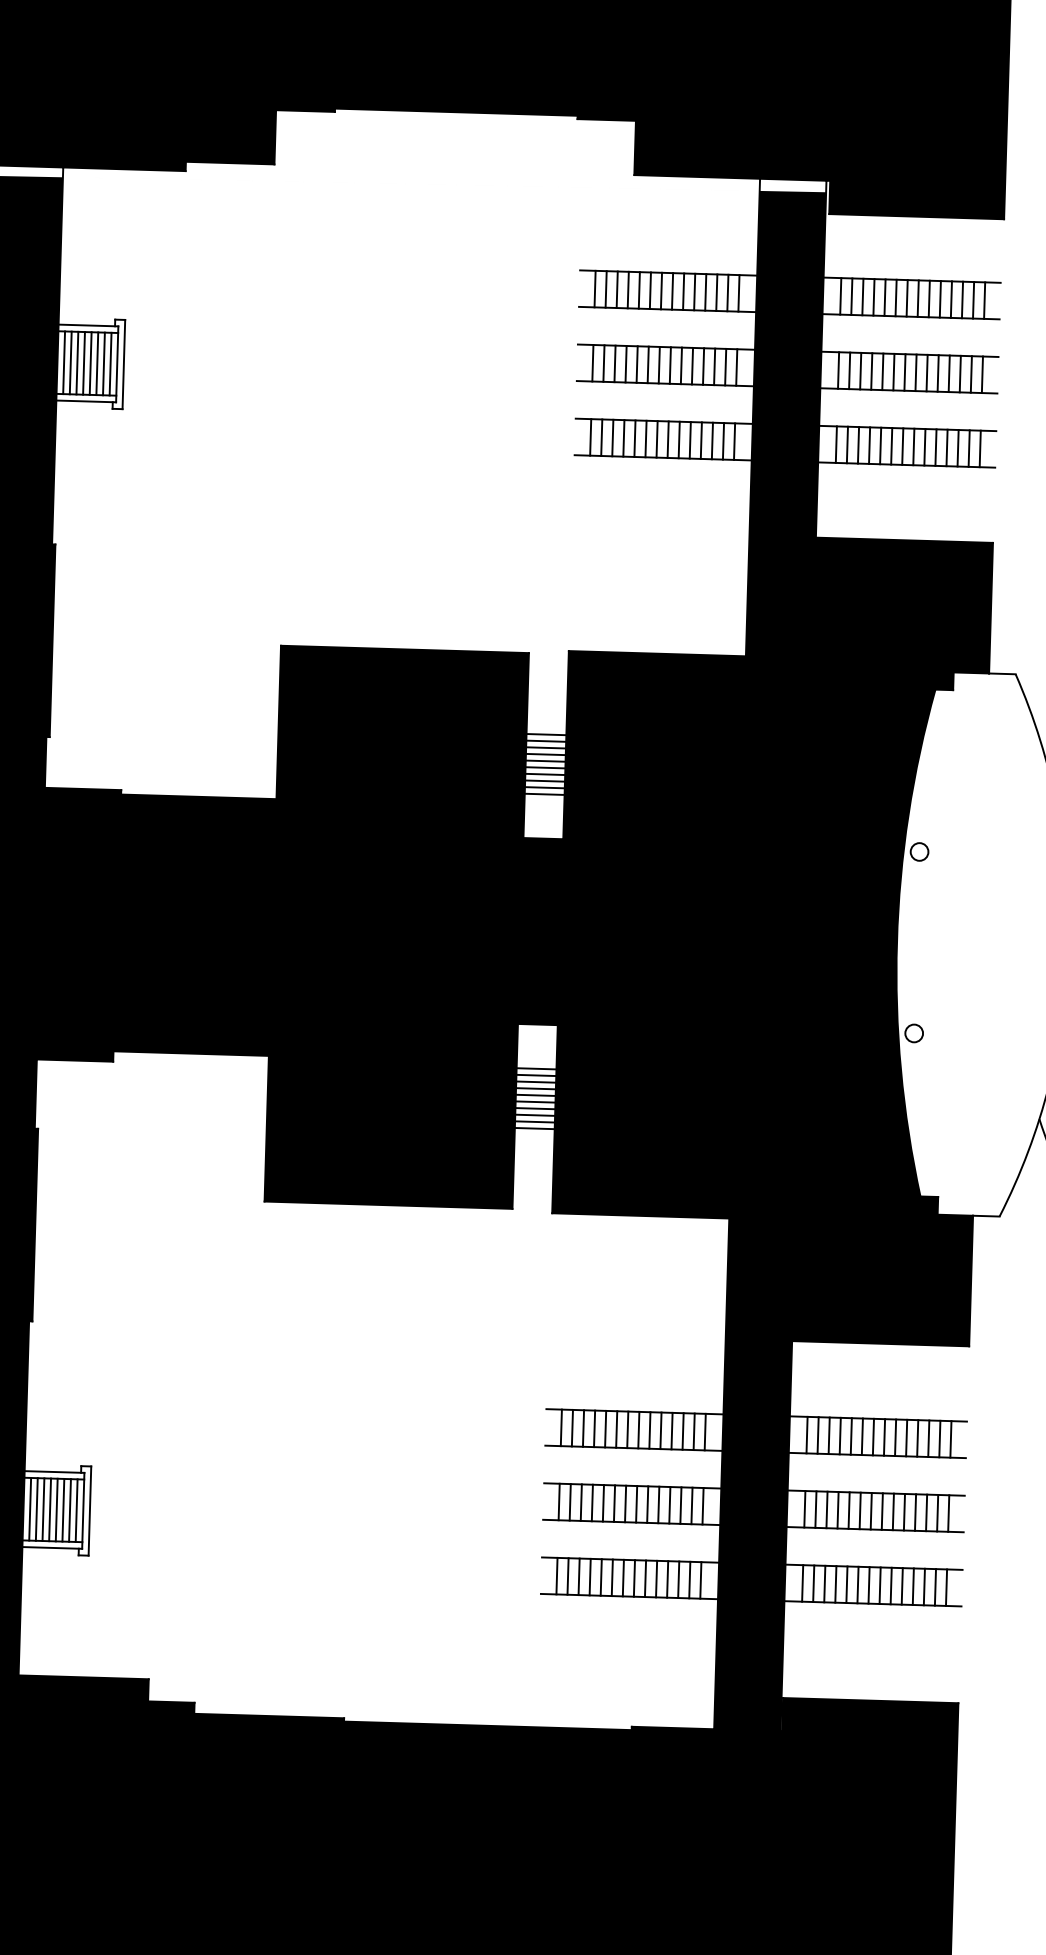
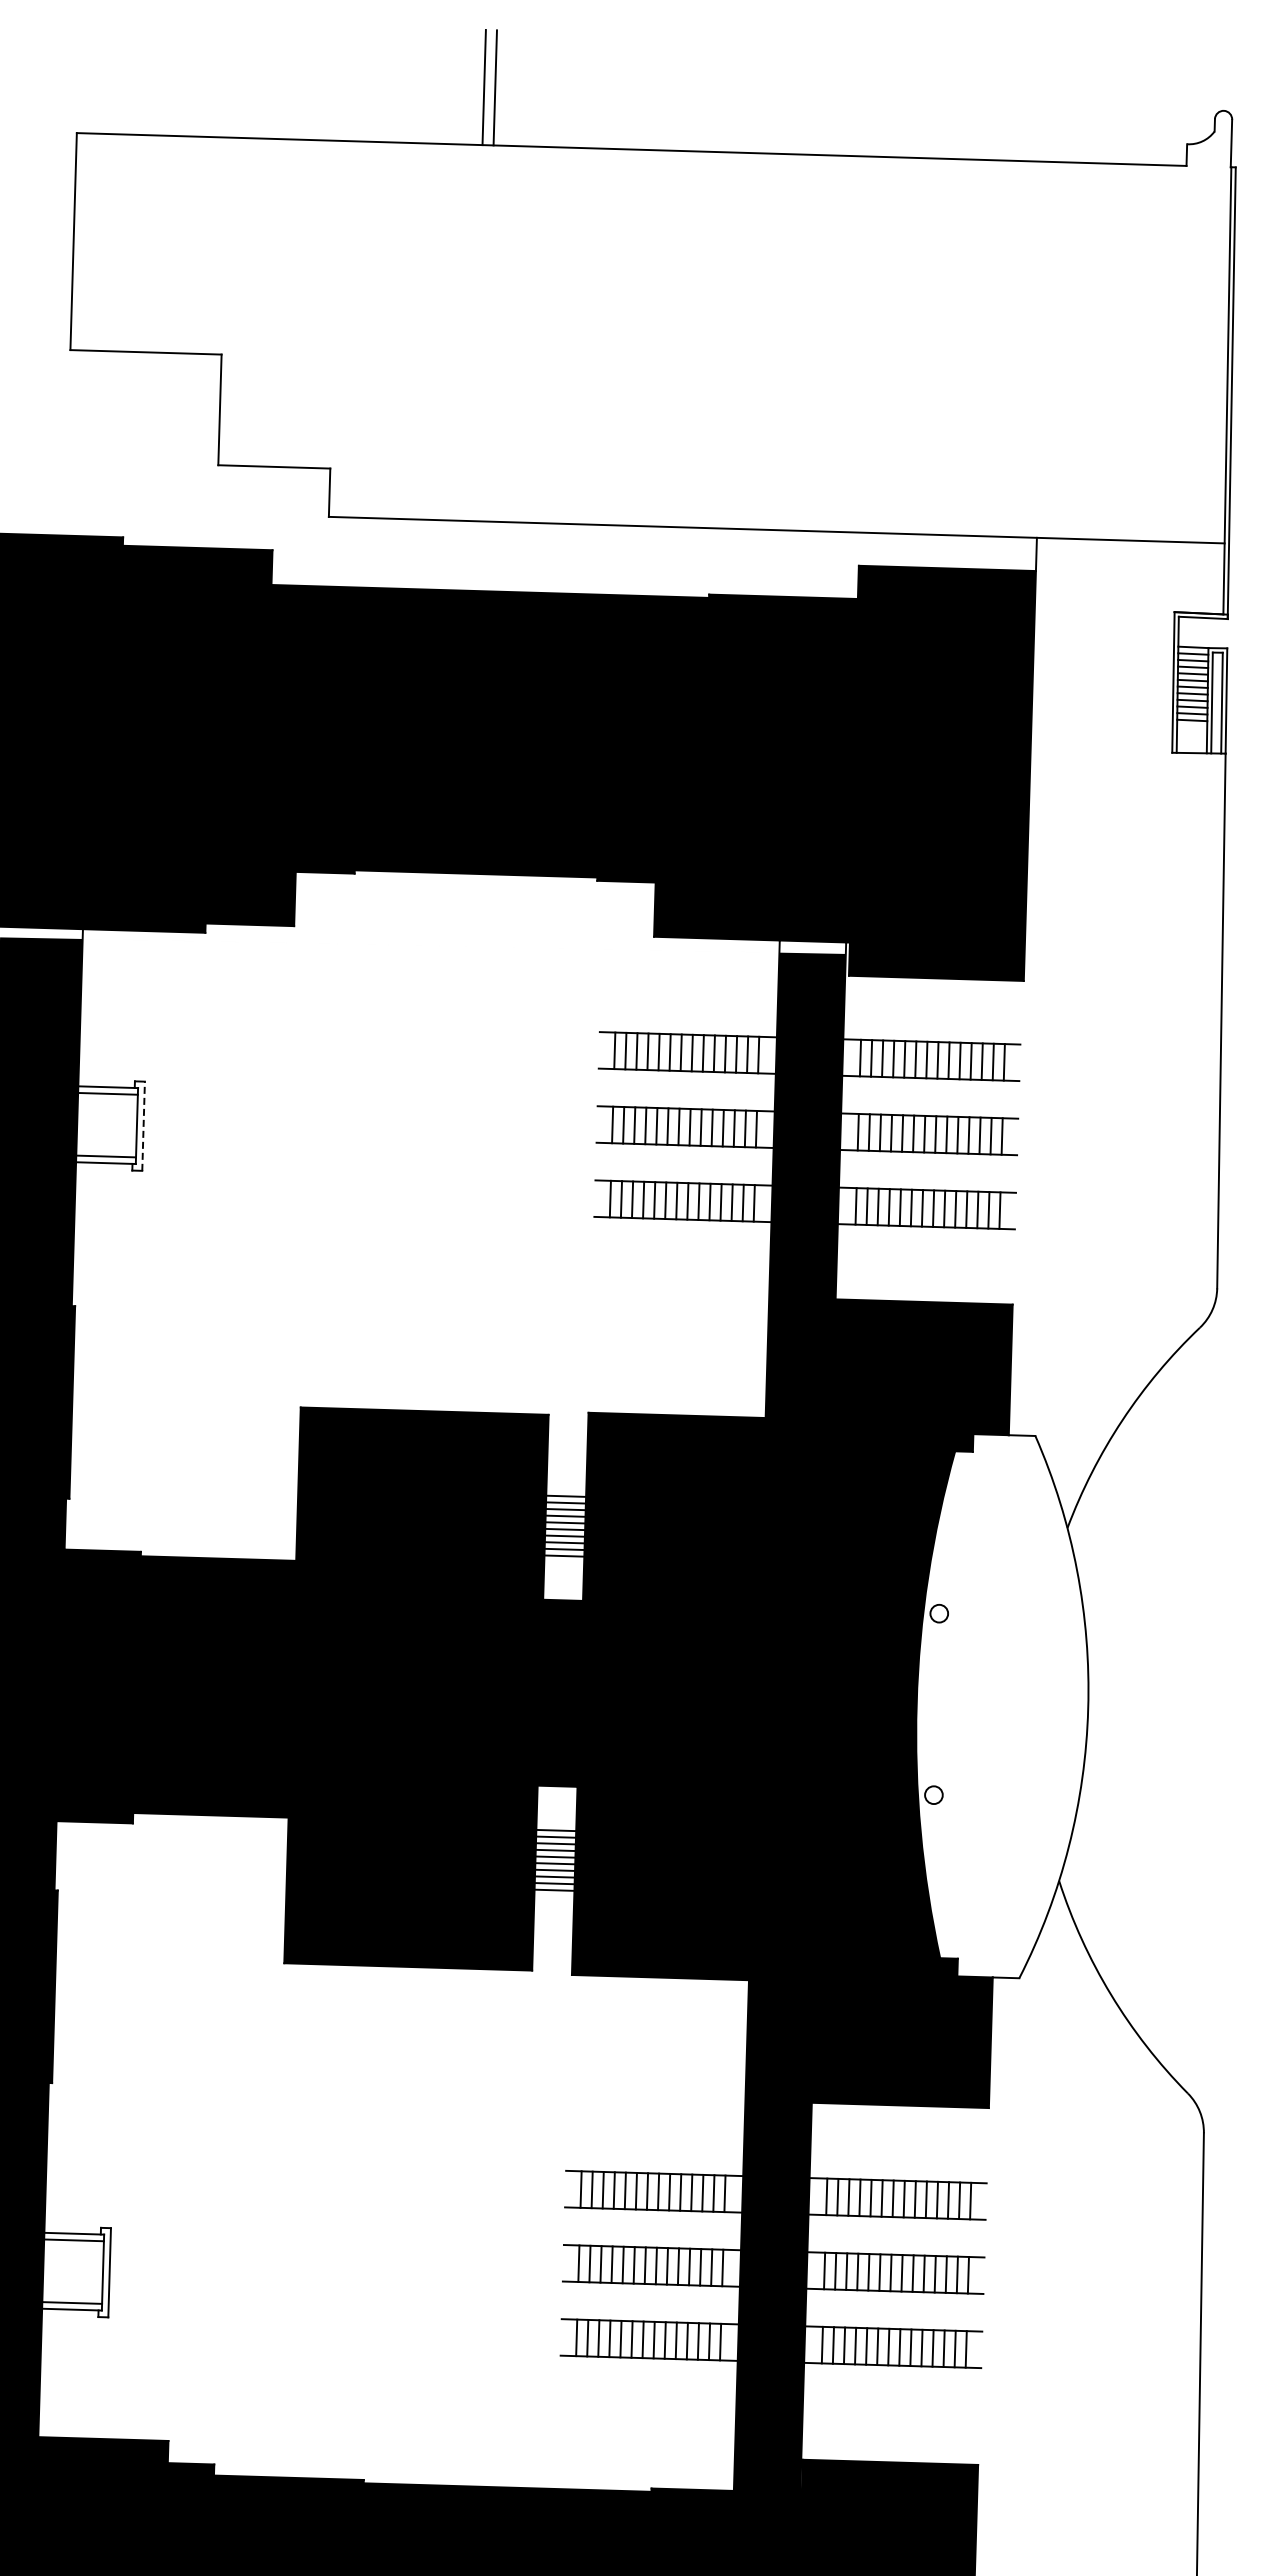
line: (63, 362) -> (83, 1124), removed
line: (70, 362) -> (90, 1124), removed
line: (77, 362) -> (97, 1124), removed
line: (83, 362) -> (103, 1124), removed
line: (90, 362) -> (110, 1124), removed
line: (96, 363) -> (116, 1125), removed
line: (103, 363) -> (123, 1125), removed
line: (110, 363) -> (130, 1125), removed
line: (123, 364) -> (143, 1126), solid -> dashed
line: (29, 1508) -> (49, 2270), removed
line: (36, 1508) -> (56, 2270), removed
line: (43, 1509) -> (63, 2271), removed
line: (49, 1509) -> (69, 2271), removed
line: (56, 1509) -> (76, 2271), removed
line: (63, 1509) -> (83, 2271), removed
line: (69, 1509) -> (89, 2271), removed
line: (76, 1510) -> (96, 2272), removed

